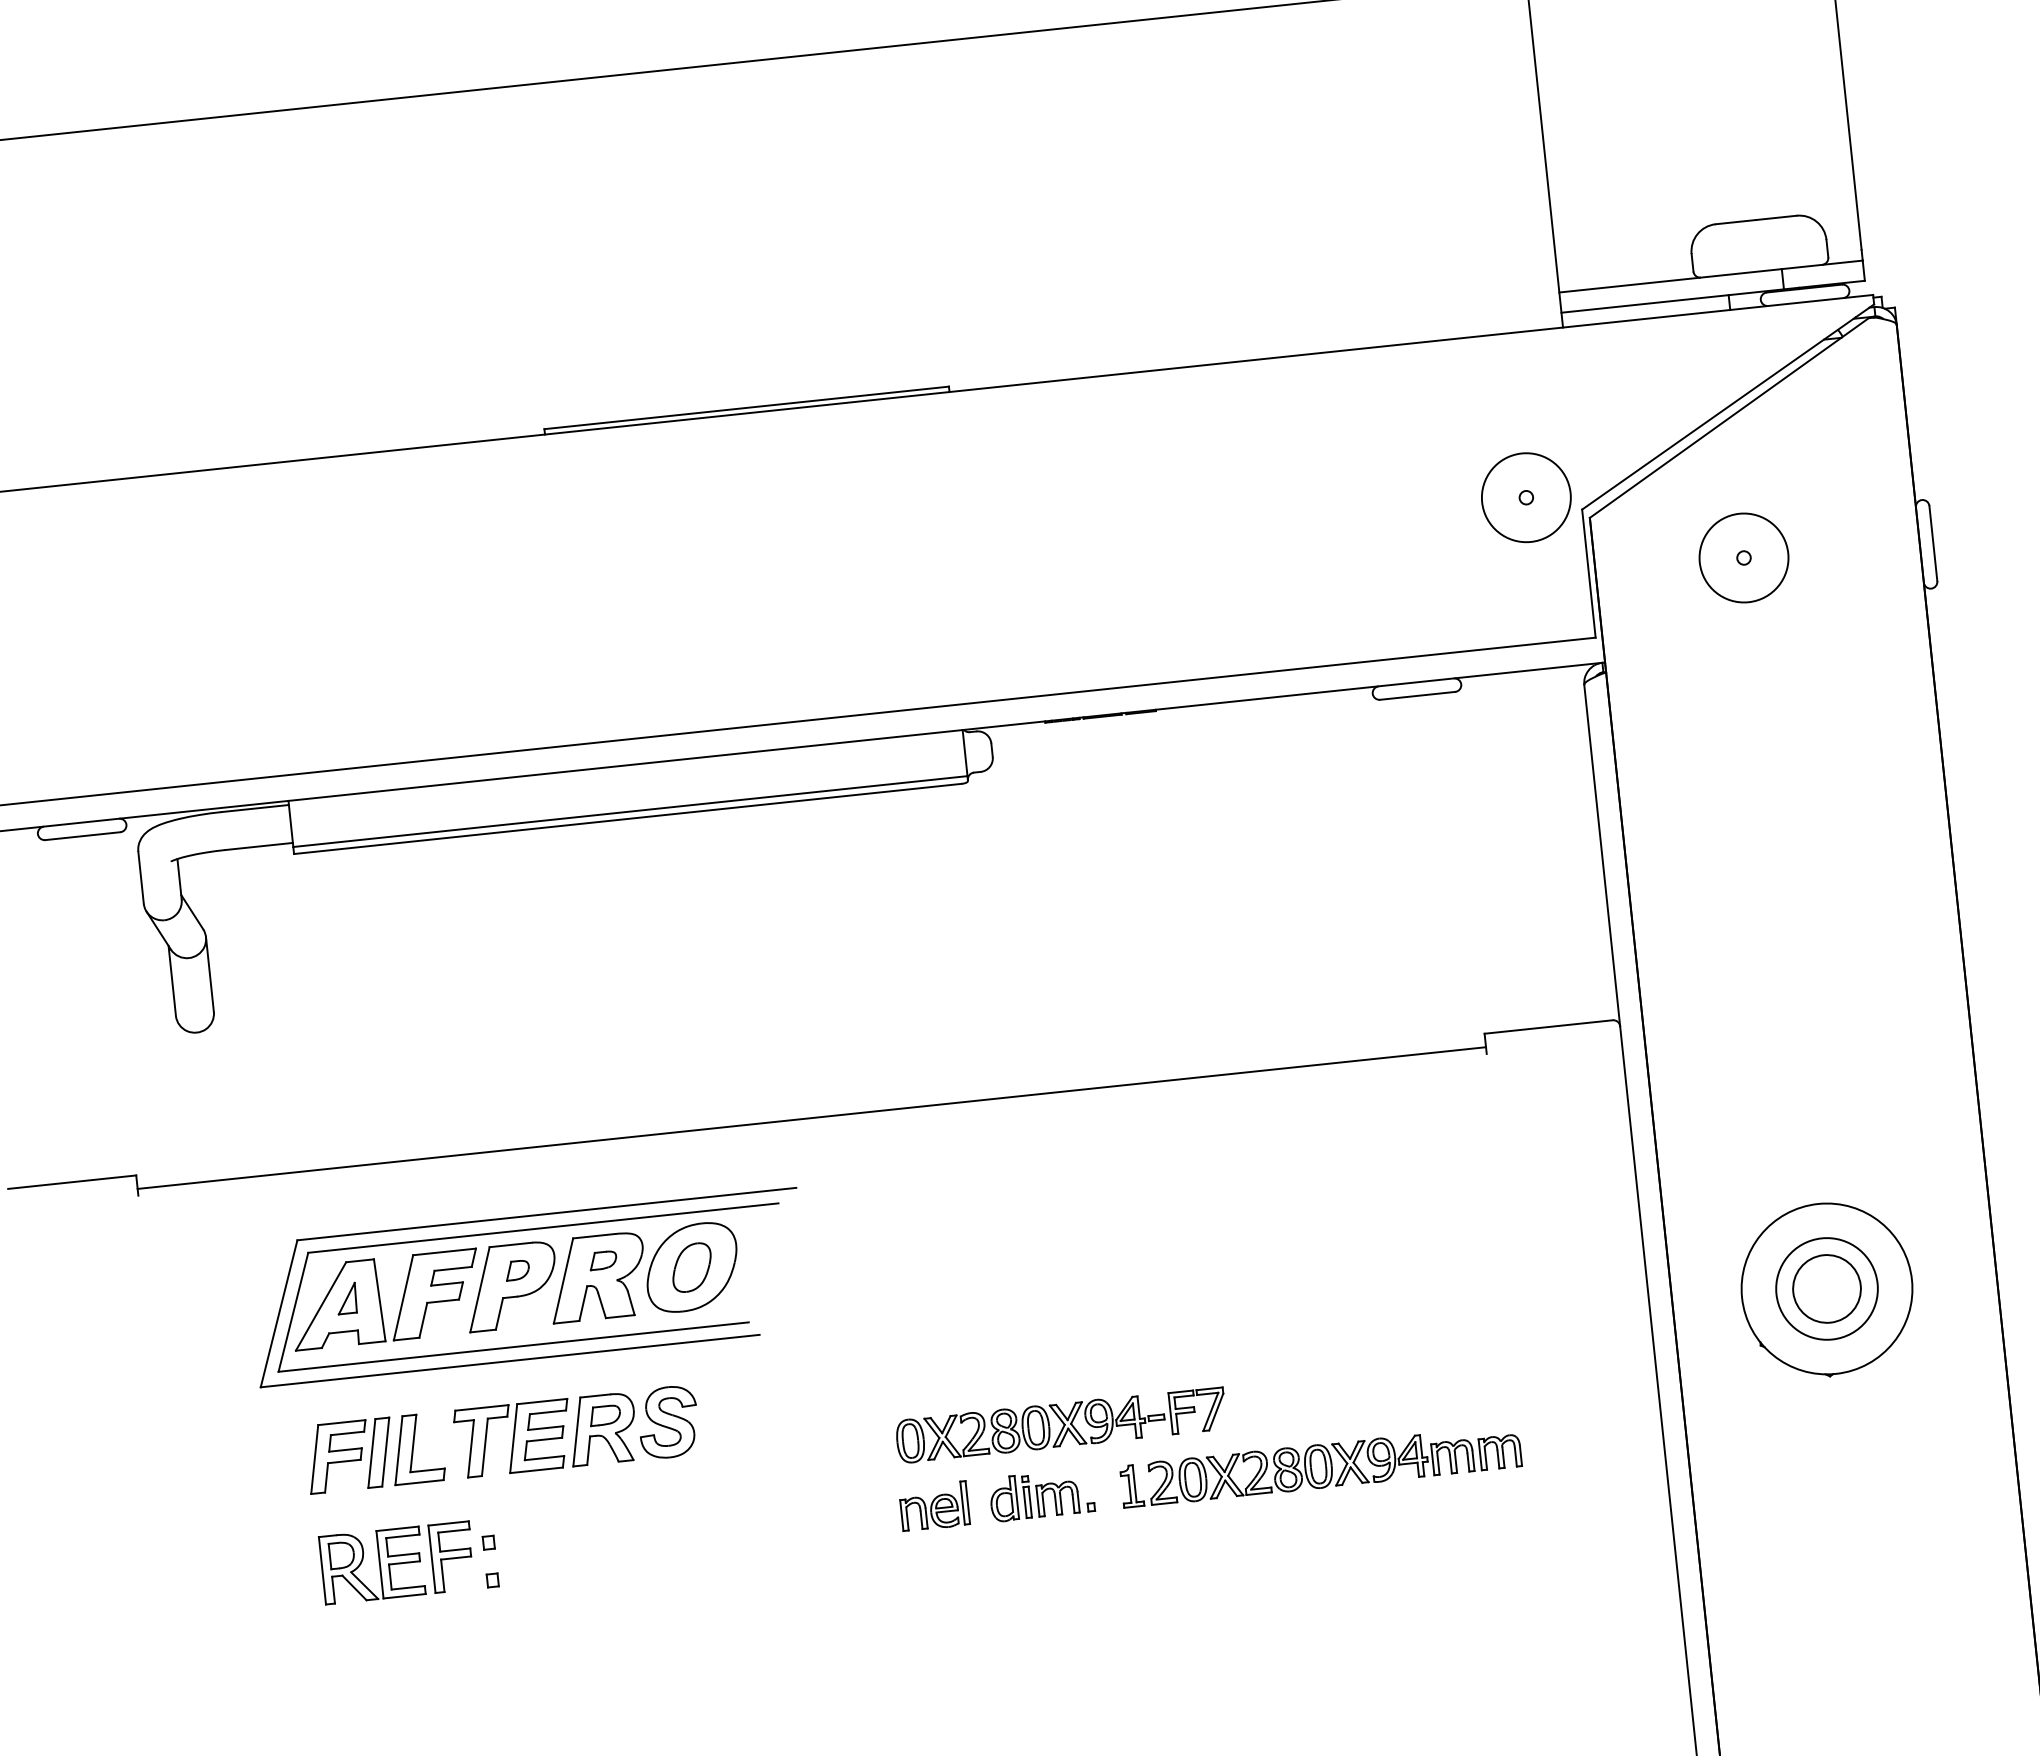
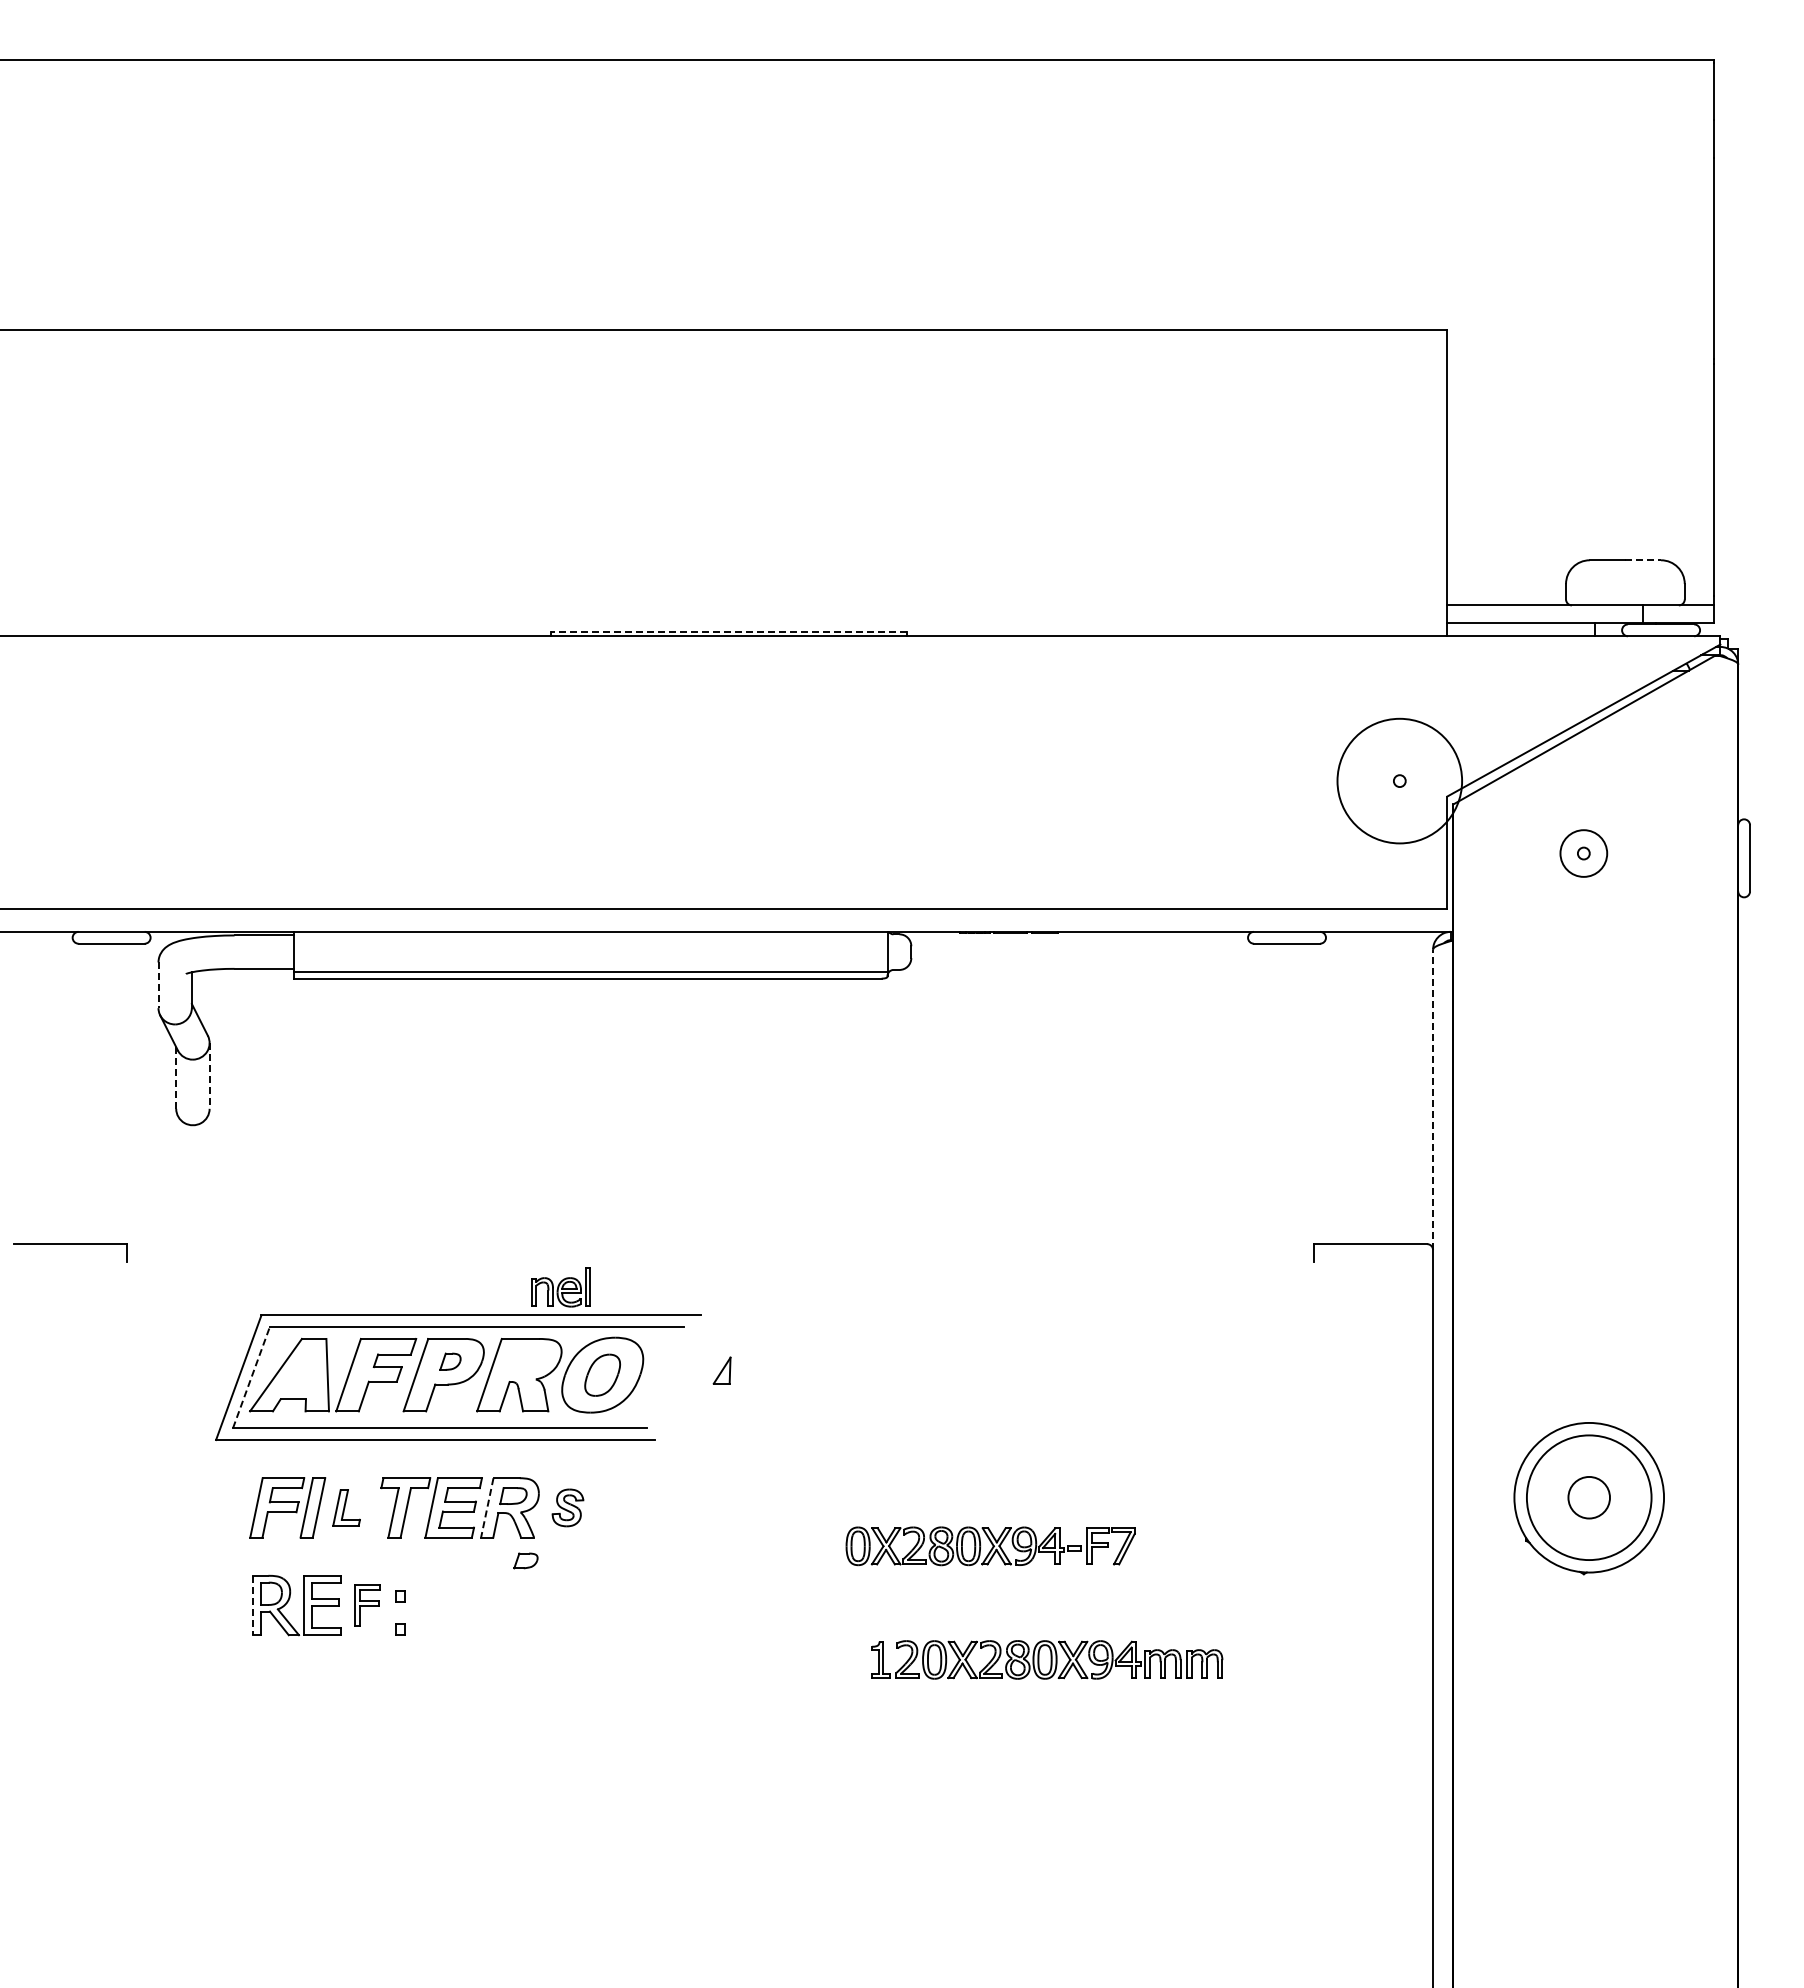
line: (1776, 218) -> (1643, 560), solid -> dashed
line: (746, 407) -> (728, 631), solid -> dashed
circle: (1526, 498) -> (1399, 781), size x1.6
circle: (1743, 557) -> (1583, 853), size x0.6
line: (1602, 855) -> (1433, 1099), solid -> dashed
line: (141, 877) -> (158, 985), solid -> dashed
line: (209, 974) -> (209, 1075), solid -> dashed
line: (172, 981) -> (176, 1078), solid -> dashed
line: (811, 1118) -> (720, 1256), removed
part: (602, 1260) -> (525, 1560), moved
circle: (1826, 1288) -> (1588, 1497), size x0.7
circle: (1826, 1288) -> (1588, 1497), size x1.4
part: (346, 1298) -> (721, 1370), moved
line: (293, 1312) -> (251, 1377), solid -> dashed
part: (667, 1421) -> (567, 1507), size x0.6
part: (1060, 1425) -> (990, 1546), moved
line: (577, 1432) -> (487, 1508), solid -> dashed
part: (416, 1448) -> (346, 1507), size x0.6
part: (1321, 1465) -> (1047, 1659), moved
part: (1040, 1495) -> (885, 1605), removed
part: (933, 1506) -> (560, 1287), moved
part: (452, 1557) -> (367, 1605), size x0.7
line: (322, 1570) -> (253, 1605), solid -> dashed

